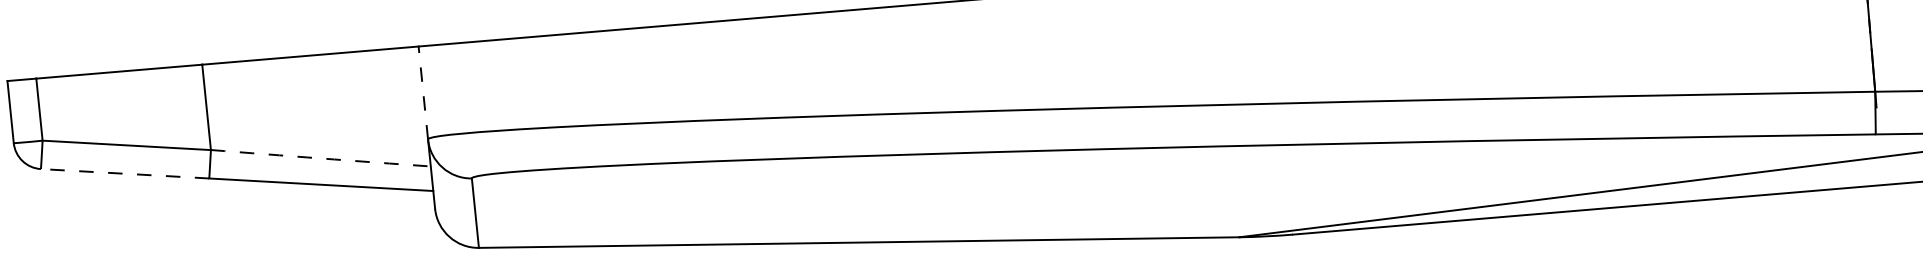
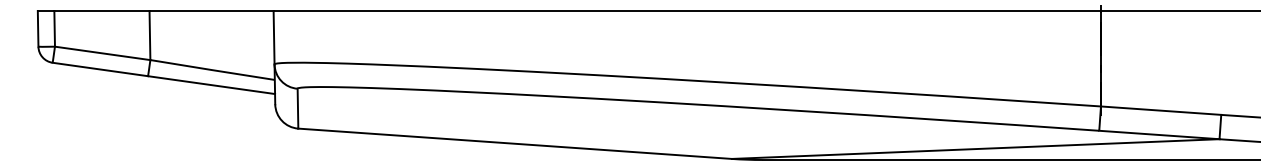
line: (424, 92) -> (274, 37), dashed -> solid
arc: (320, 159) -> (212, 70), dashed -> solid
line: (123, 173) -> (99, 69), dashed -> solid

